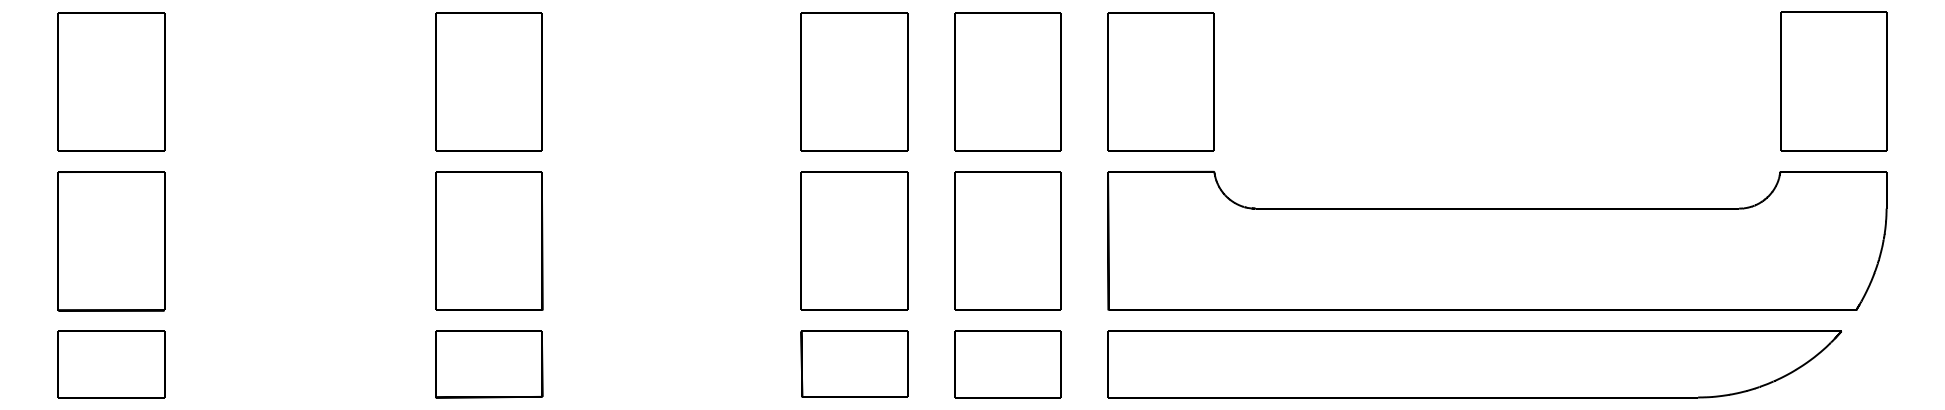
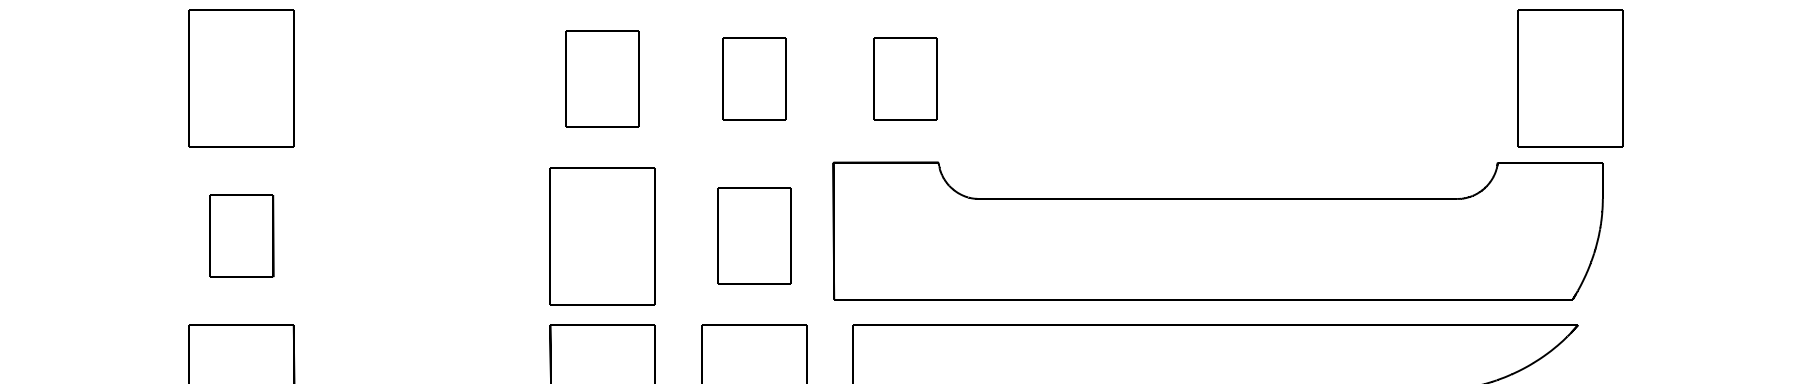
part: (854, 81) -> (602, 78), size x0.7
part: (1007, 81) -> (753, 78), size x0.6
part: (1160, 81) -> (905, 78), size x0.6
part: (489, 240) -> (242, 235), size x0.6
part: (1007, 240) -> (753, 235), size x0.7
part: (1497, 240) -> (1218, 230), moved

